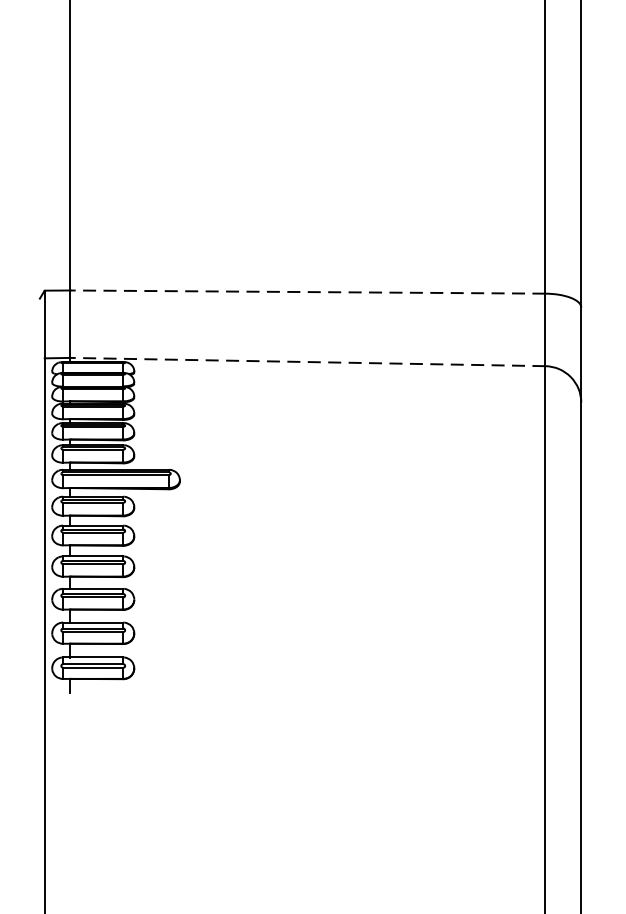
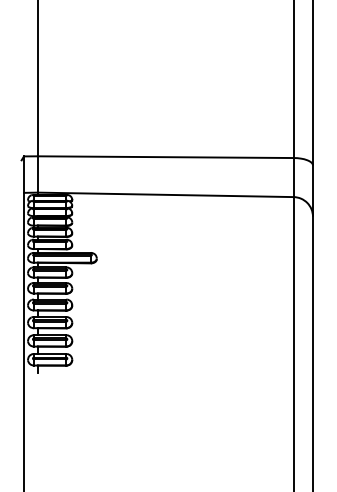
line: (307, 292) -> (165, 157), dashed -> solid
line: (307, 361) -> (165, 194), dashed -> solid

